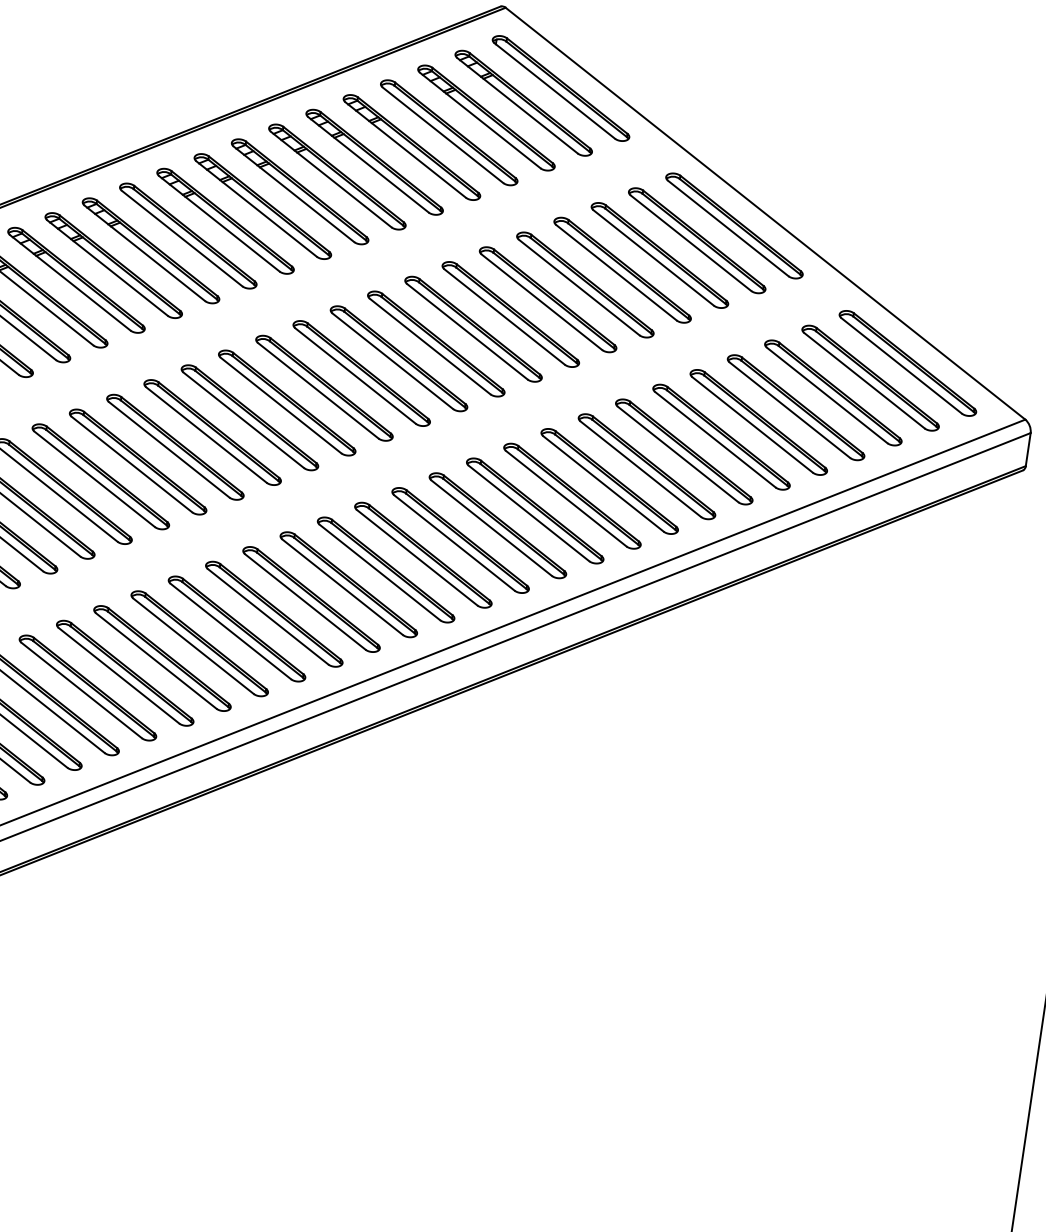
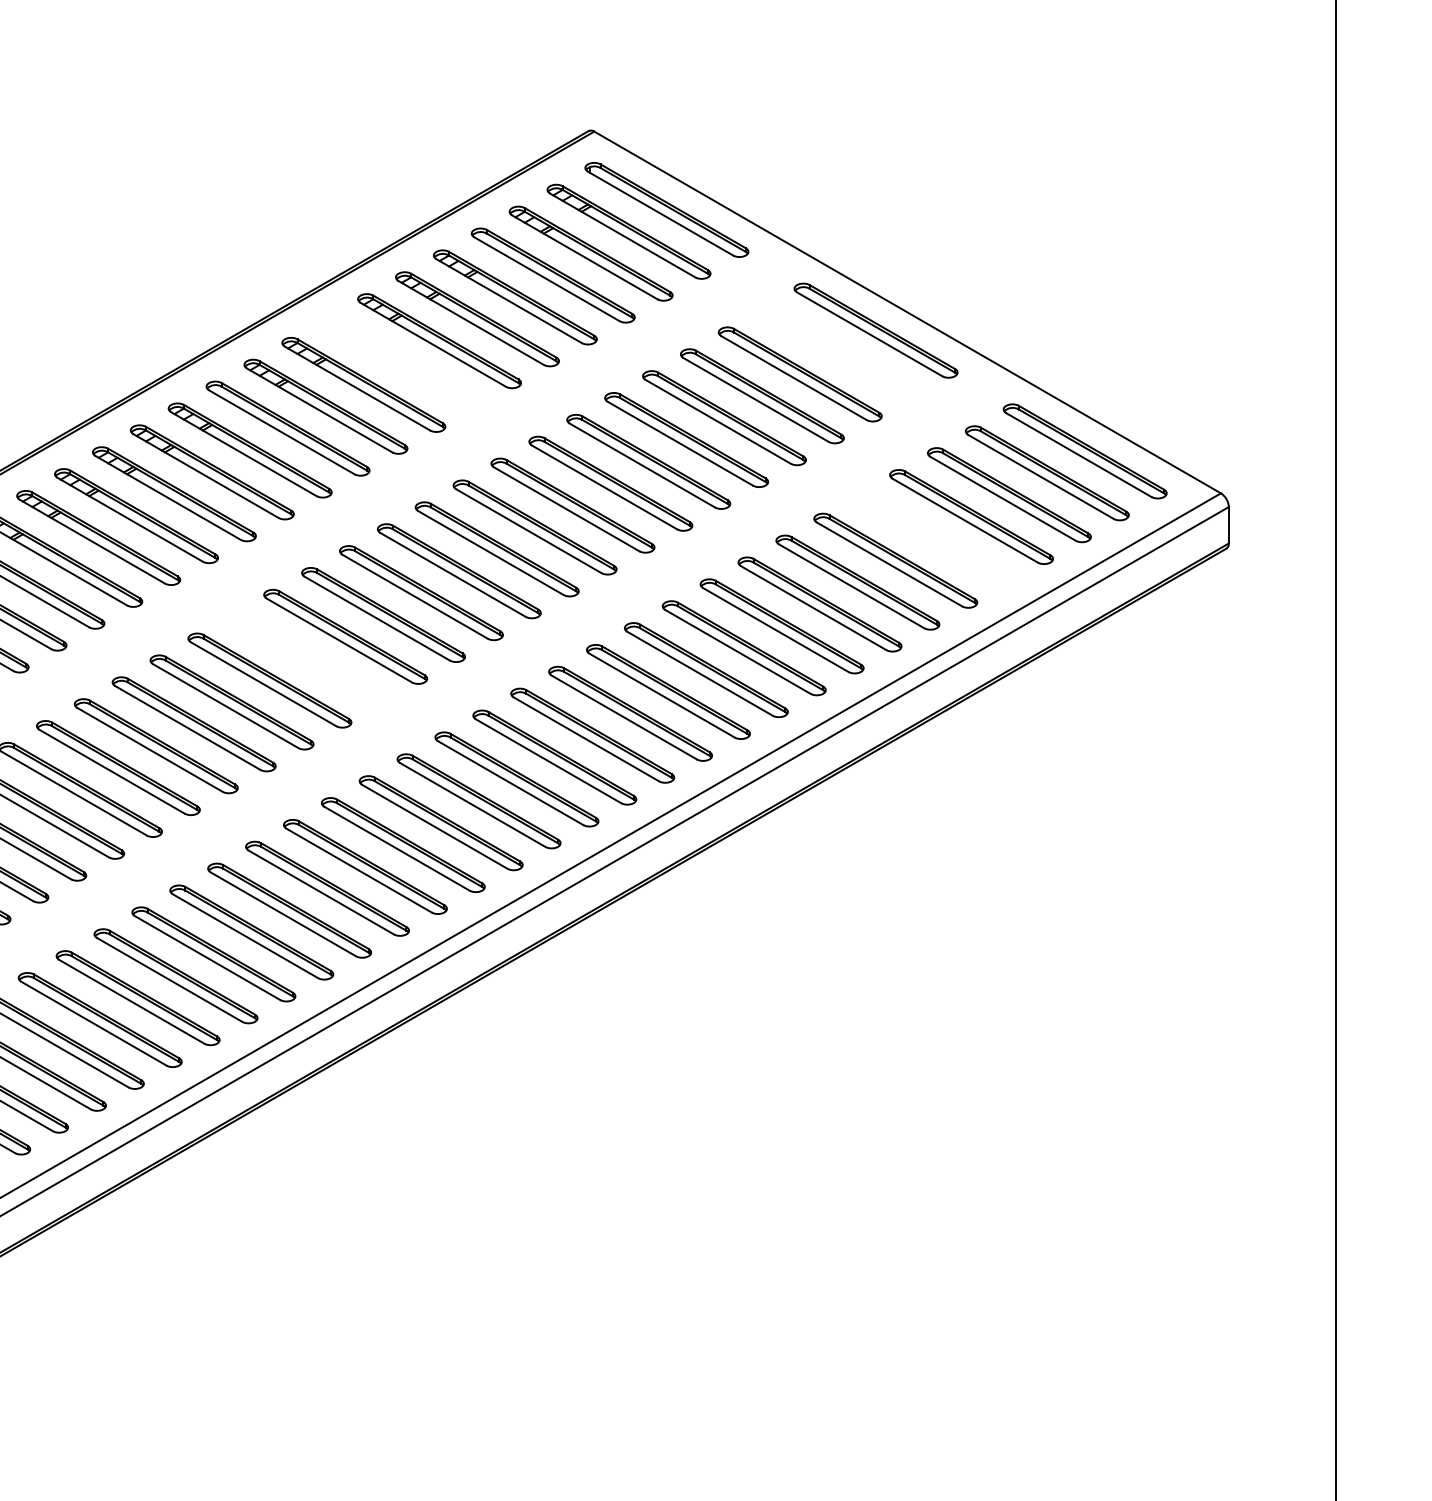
part: (299, 191) -> (401, 362), removed
part: (696, 240) -> (837, 352), removed
part: (758, 422) -> (933, 538), removed
part: (175, 447) -> (307, 658), removed

